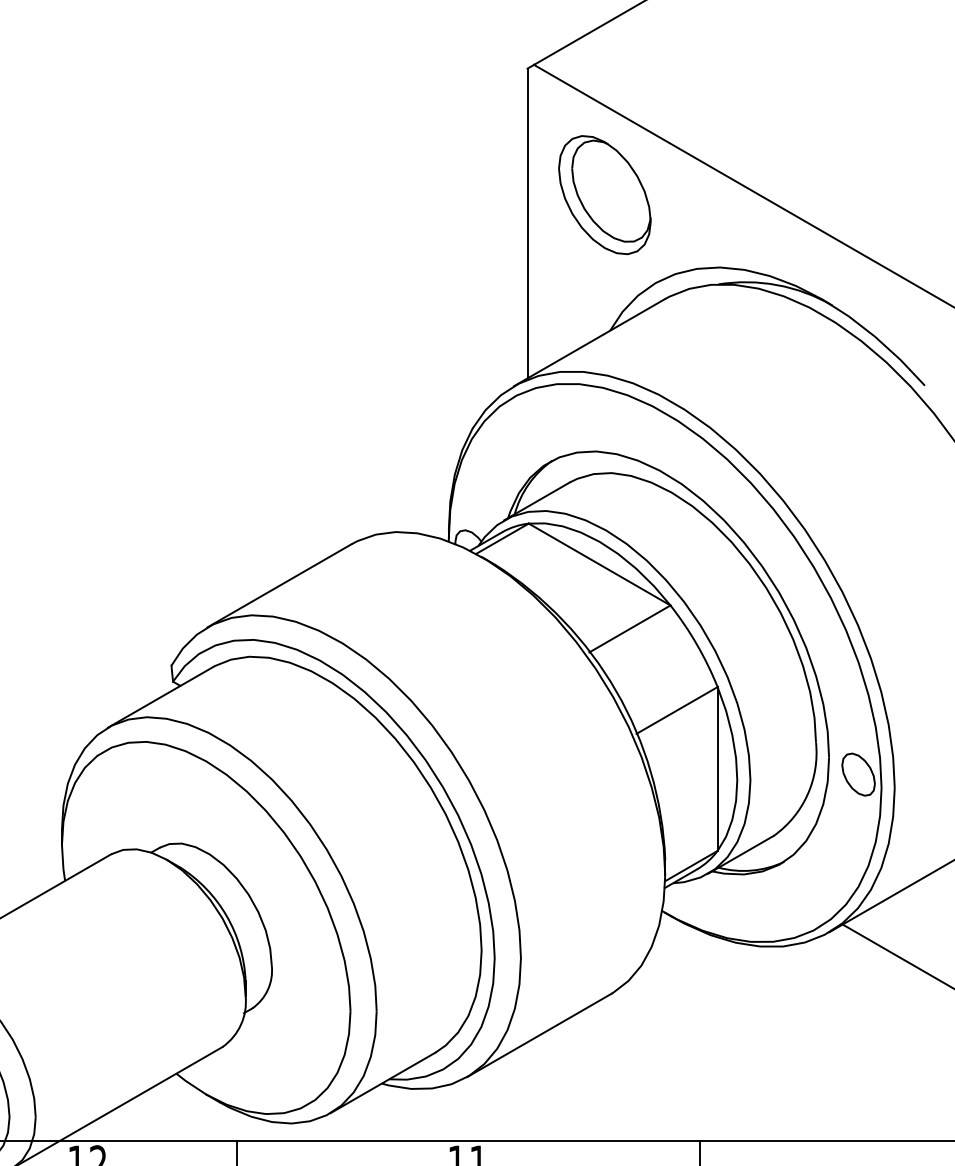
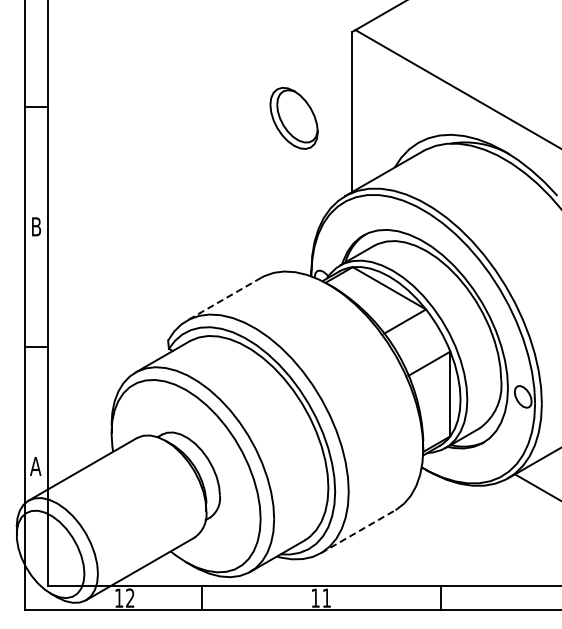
part: (603, 195) -> (293, 118), moved
line: (278, 586) -> (223, 299), solid -> dashed
line: (539, 1035) -> (358, 531), solid -> dashed

